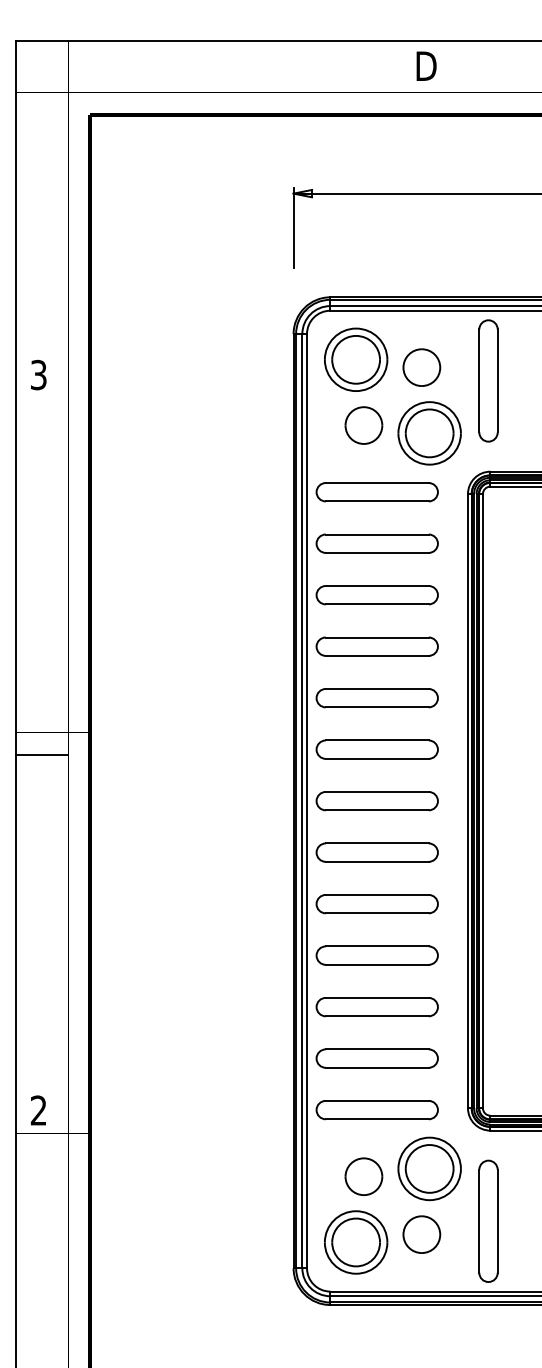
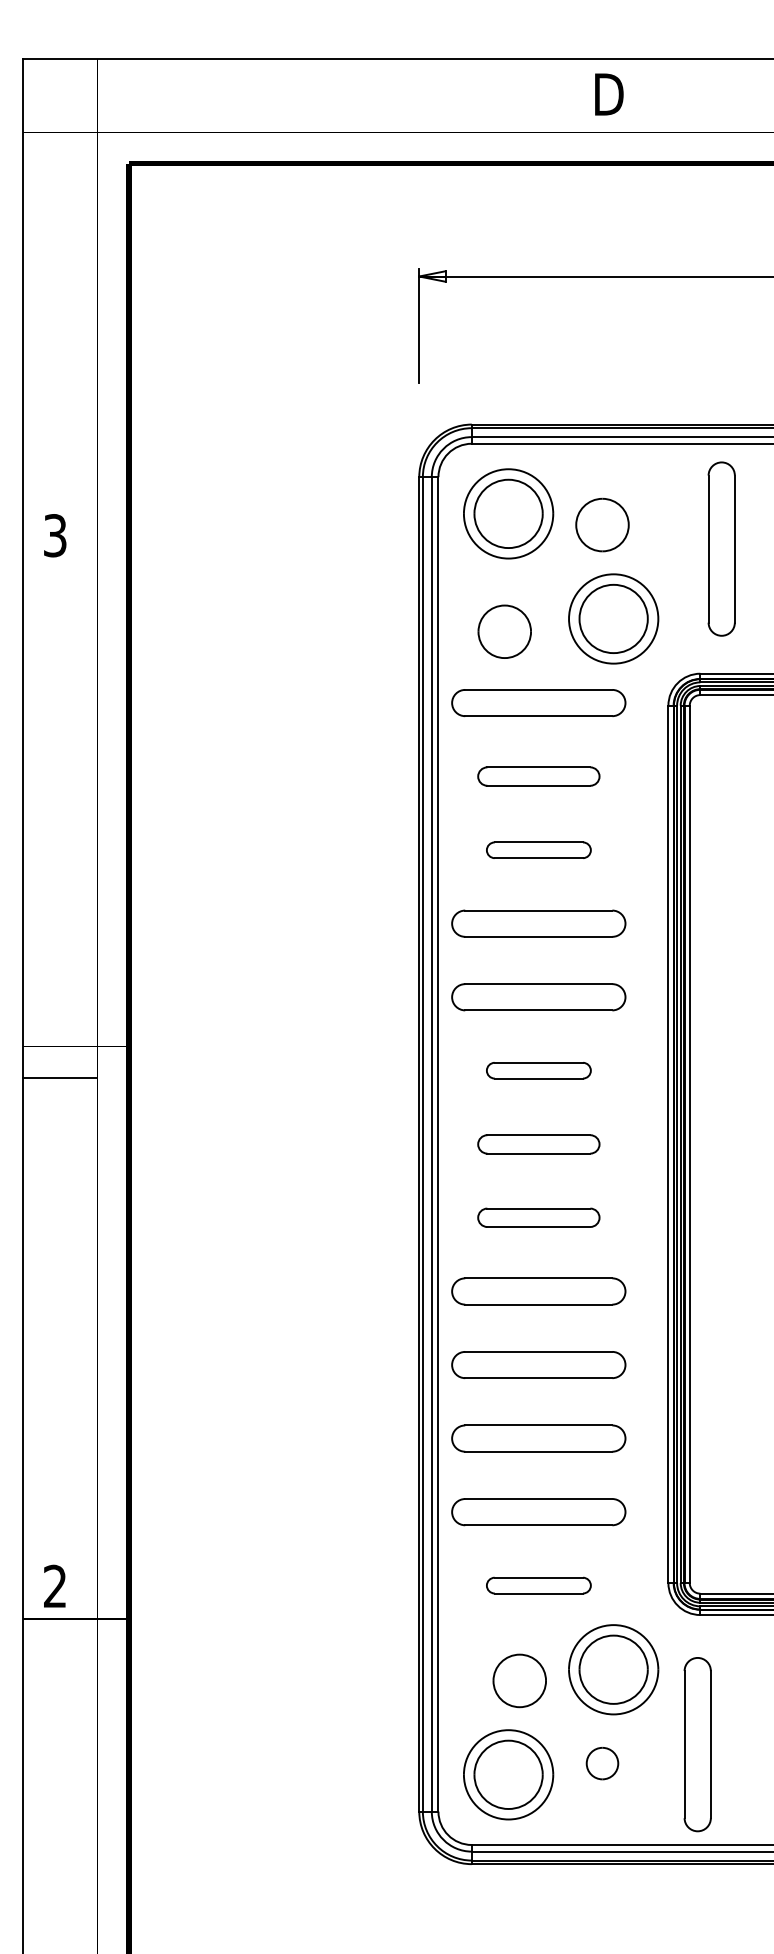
part: (488, 380) -> (721, 548), moved
part: (363, 425) -> (504, 631), moved
part: (377, 543) -> (538, 776), size x0.7
part: (377, 595) -> (538, 850), size x0.6
part: (377, 749) -> (538, 1070), size x0.6
part: (377, 801) -> (538, 1144), size x0.7
part: (377, 852) -> (538, 1217), size x0.7
part: (377, 1109) -> (538, 1585), size x0.6
part: (421, 1234) -> (602, 1763), size x0.6

